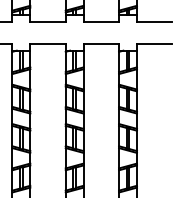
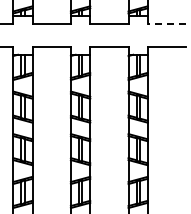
line: (154, 22) -> (166, 24), solid -> dashed

